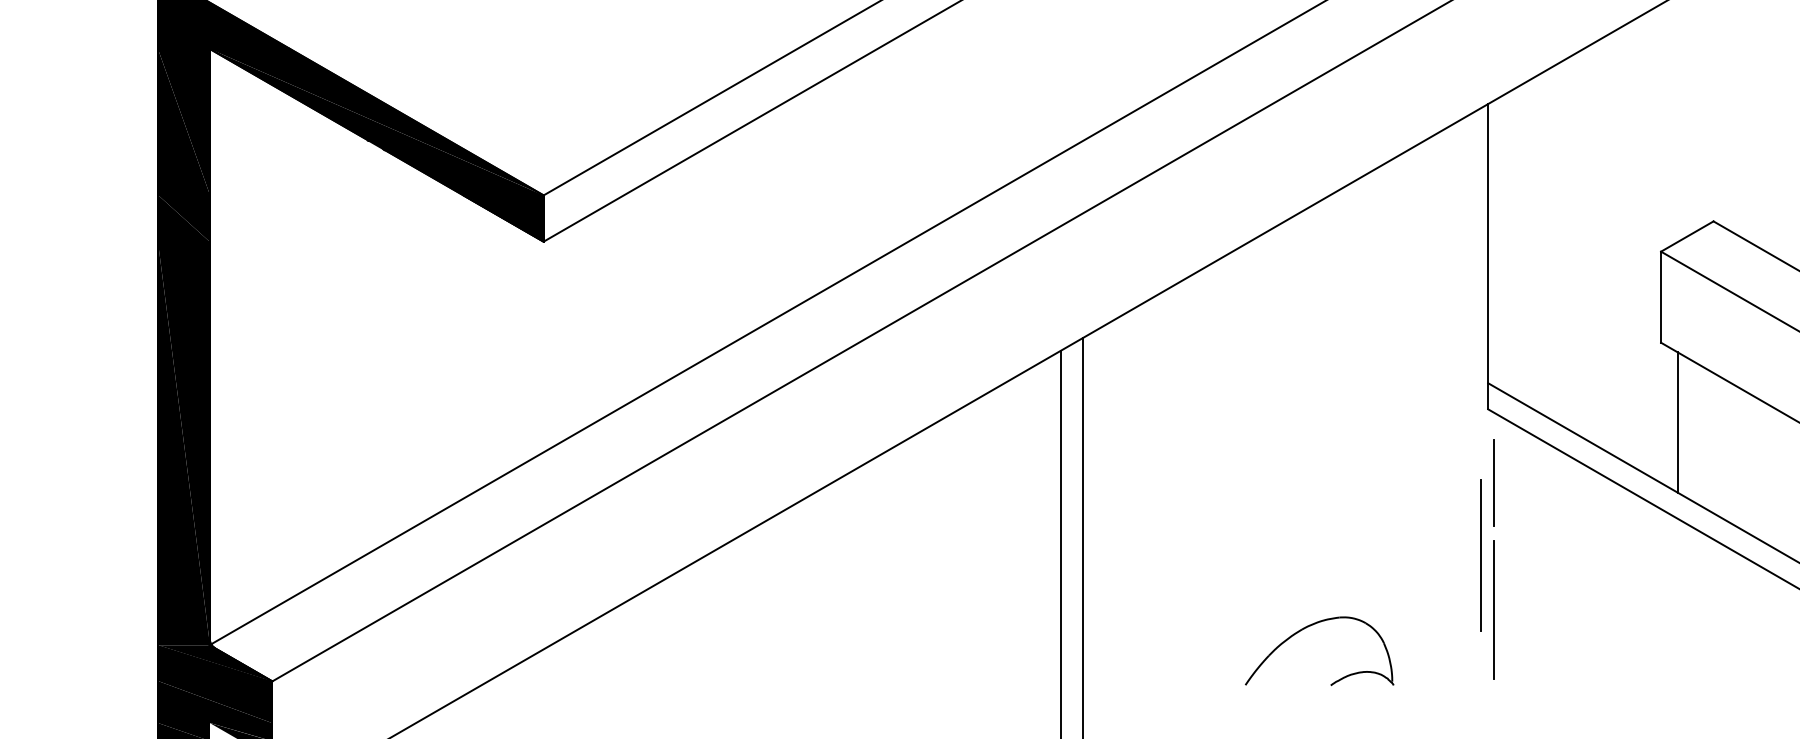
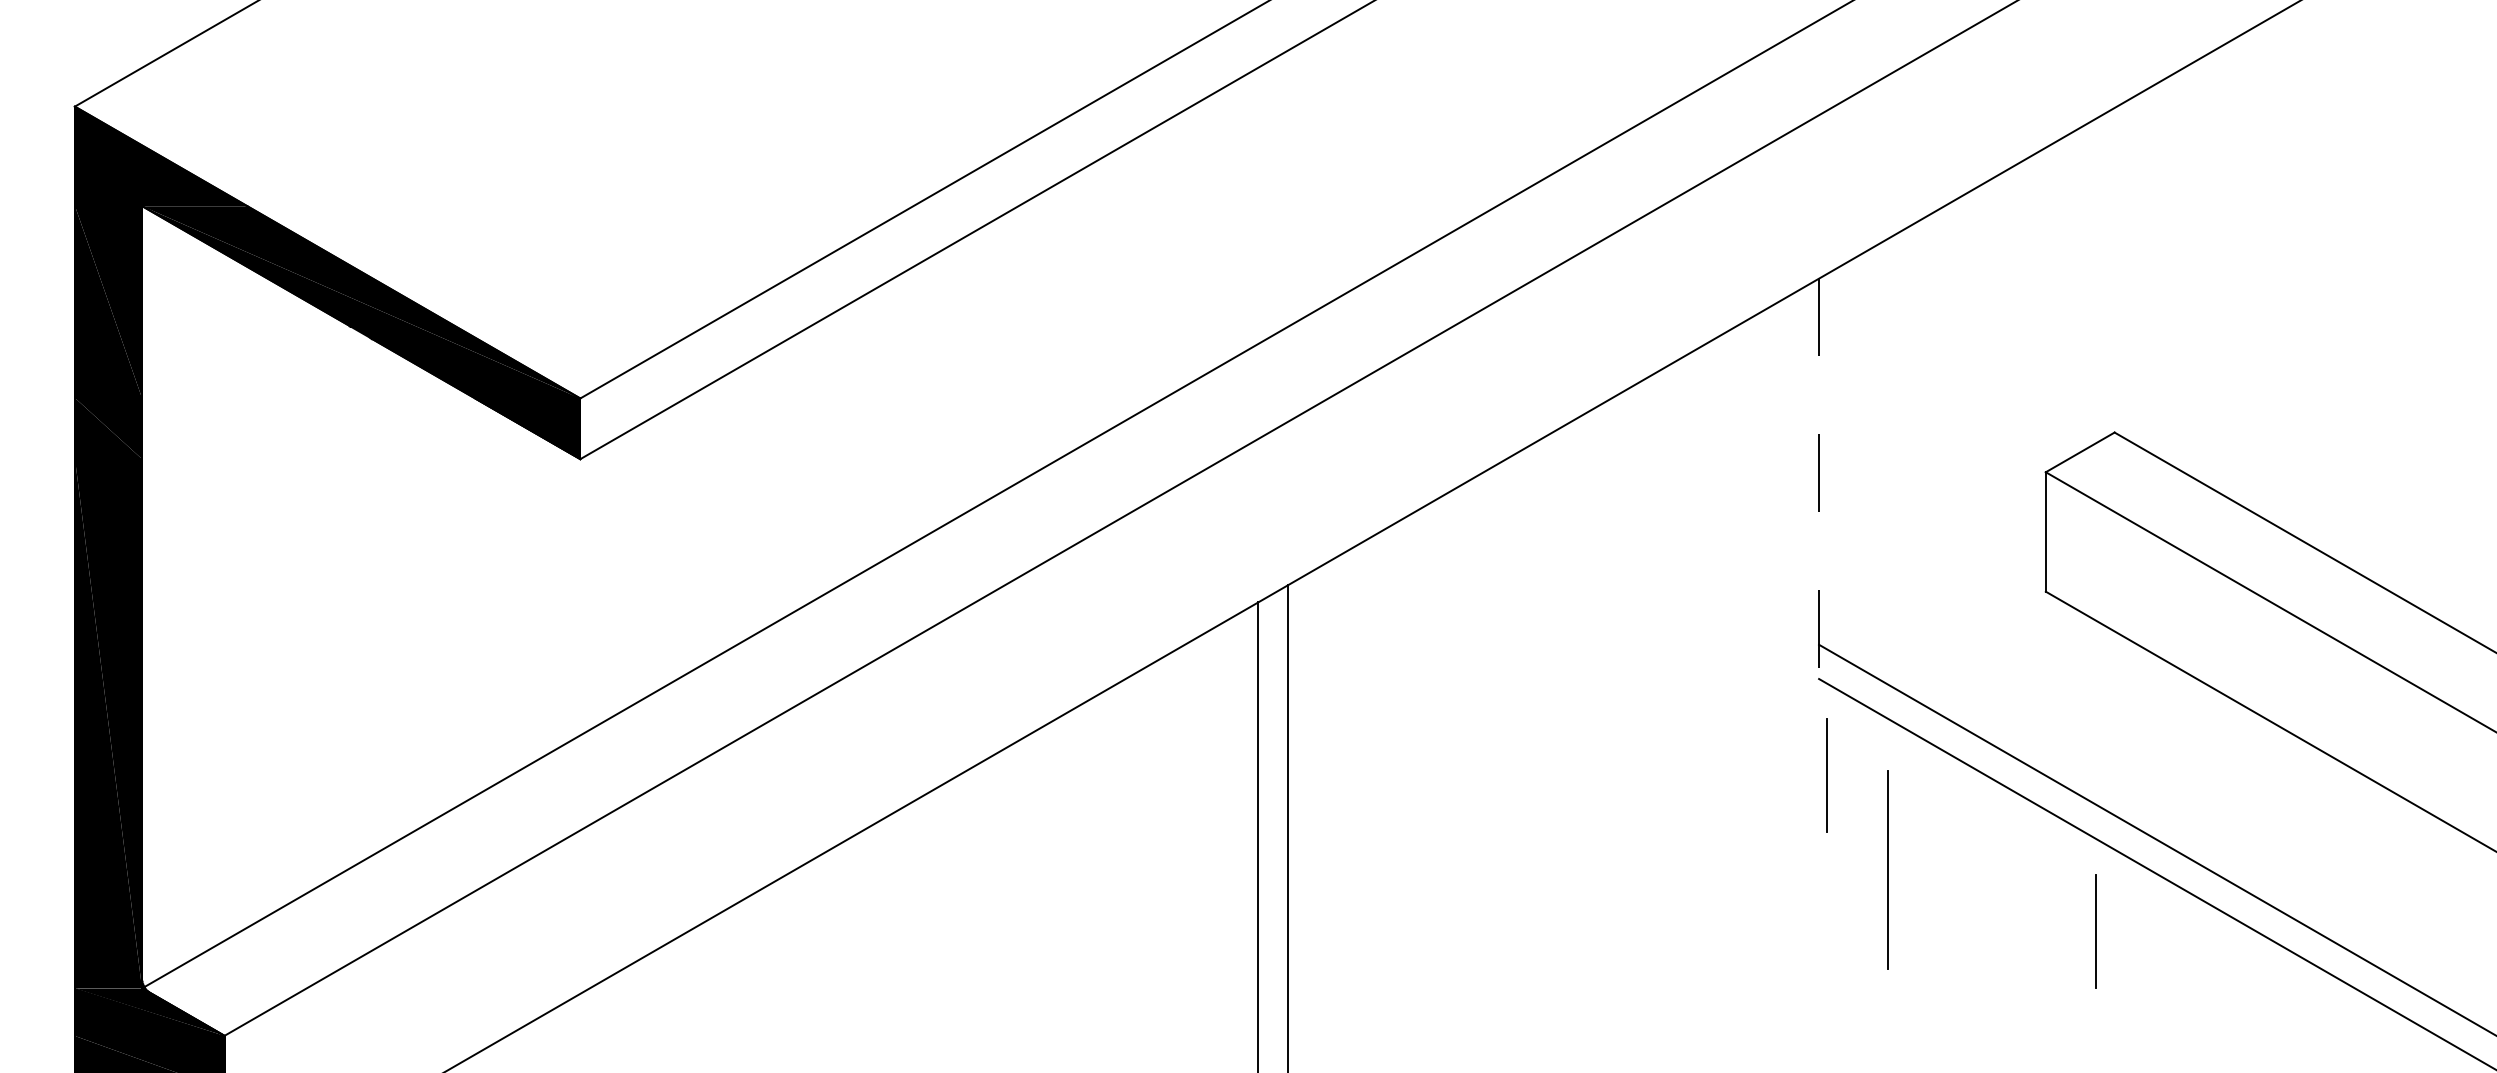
line: (1488, 257) -> (1819, 479), solid -> dashed
line: (1677, 422) -> (2067, 696), removed
line: (1480, 554) -> (1887, 869), moved
line: (1698, 601) -> (2095, 931), added
line: (1493, 609) -> (1826, 941), removed
part: (1307, 627) -> (1581, 965), removed

